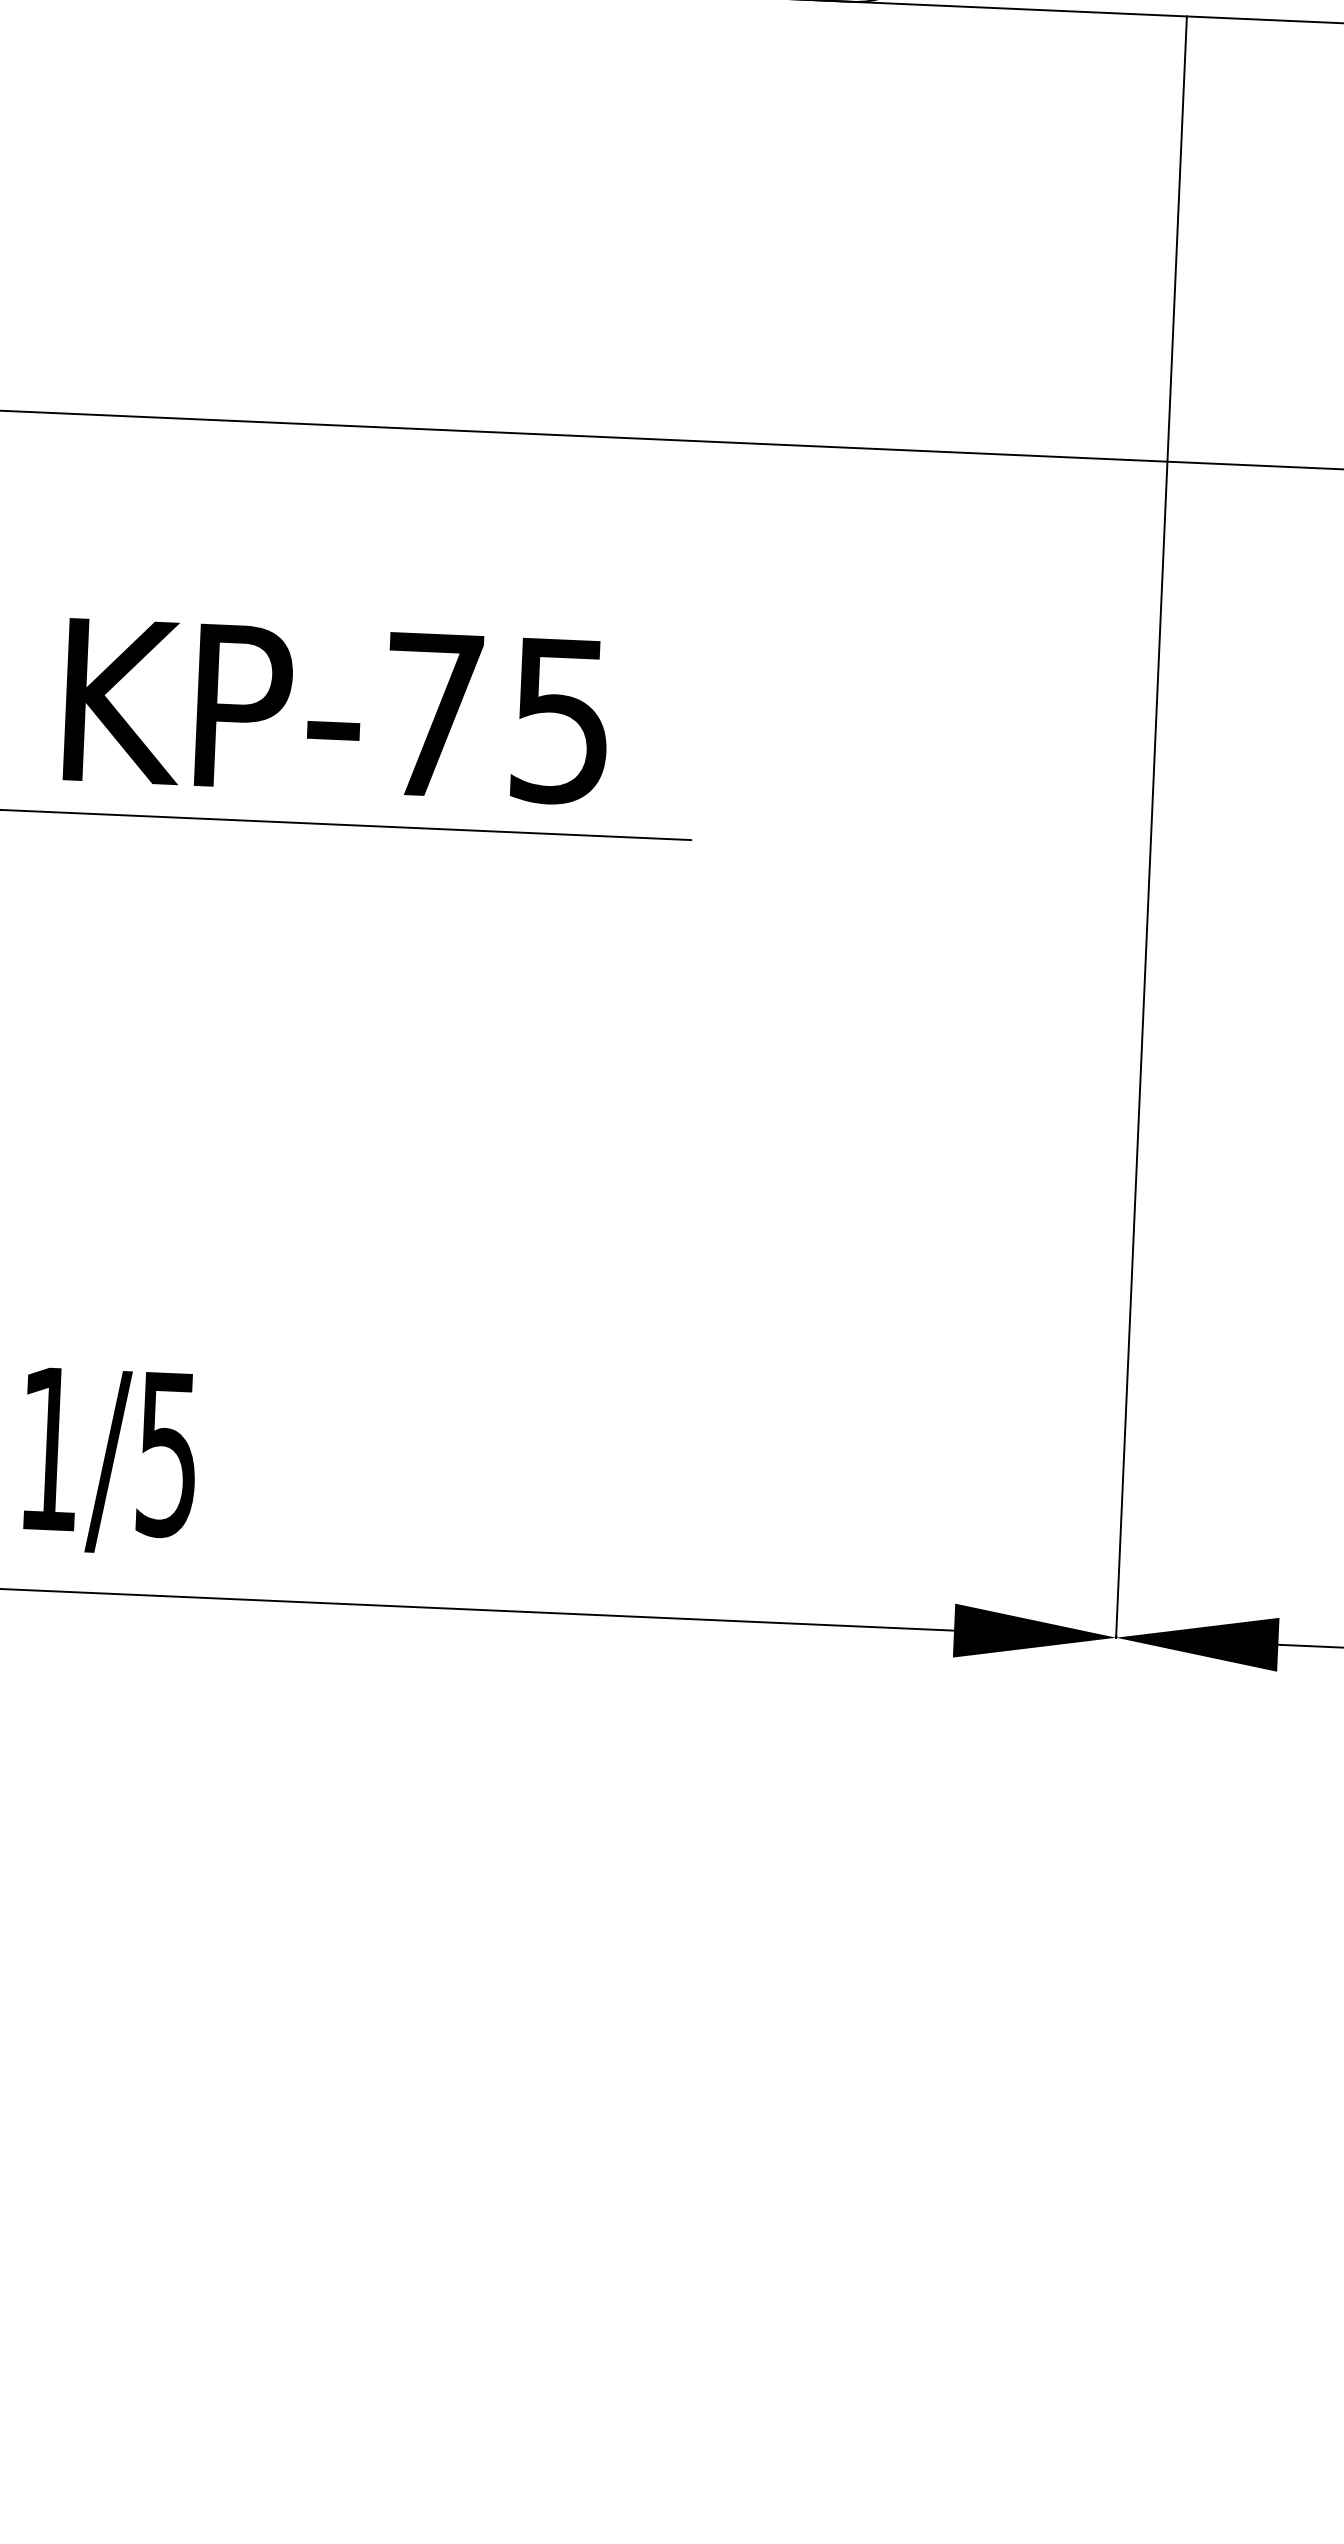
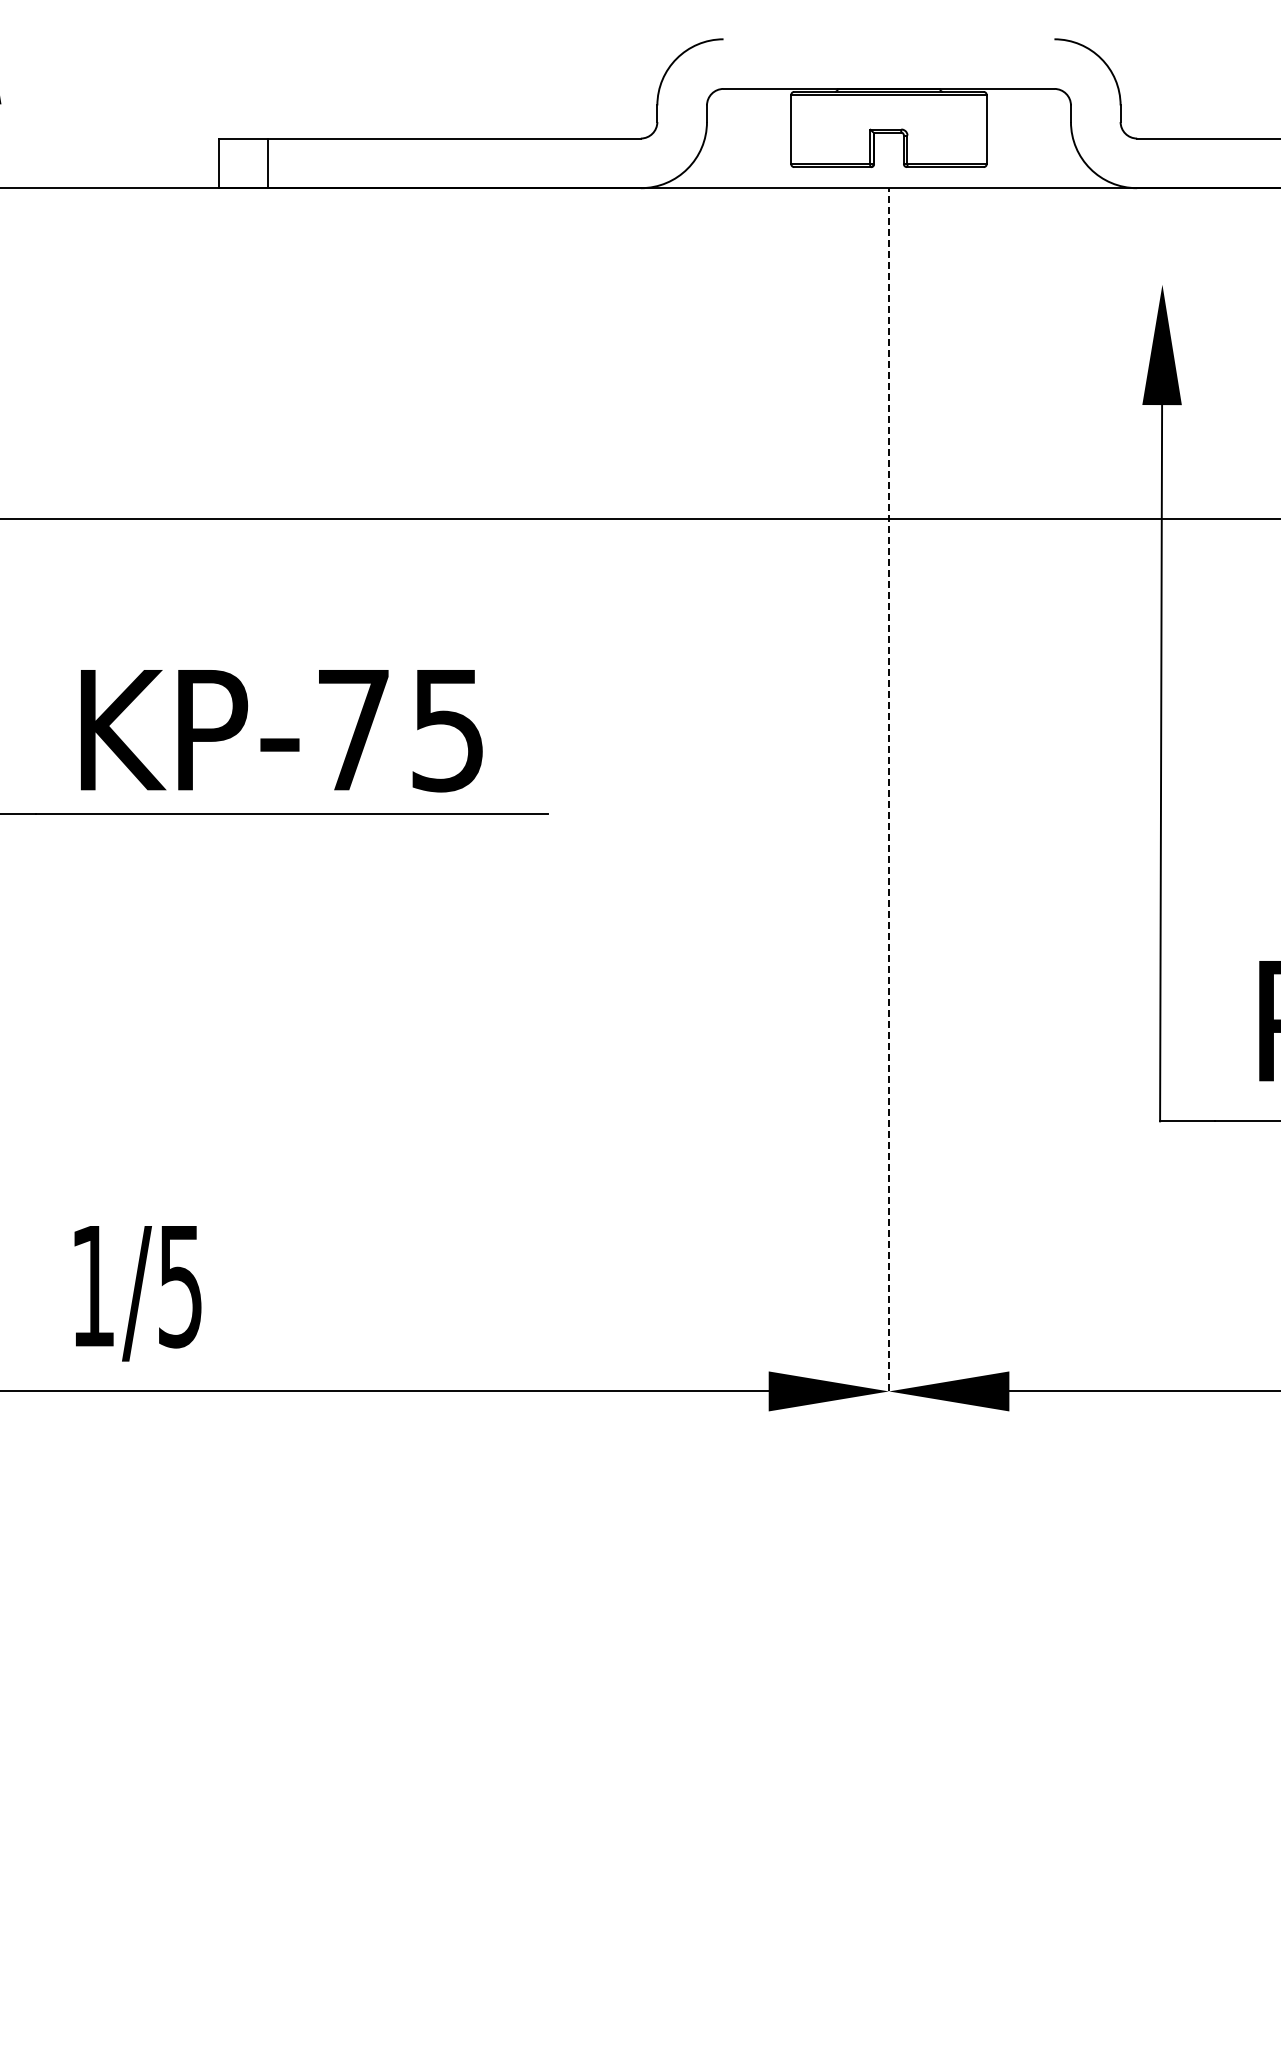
line: (1150, 826) -> (888, 789), solid -> dashed

